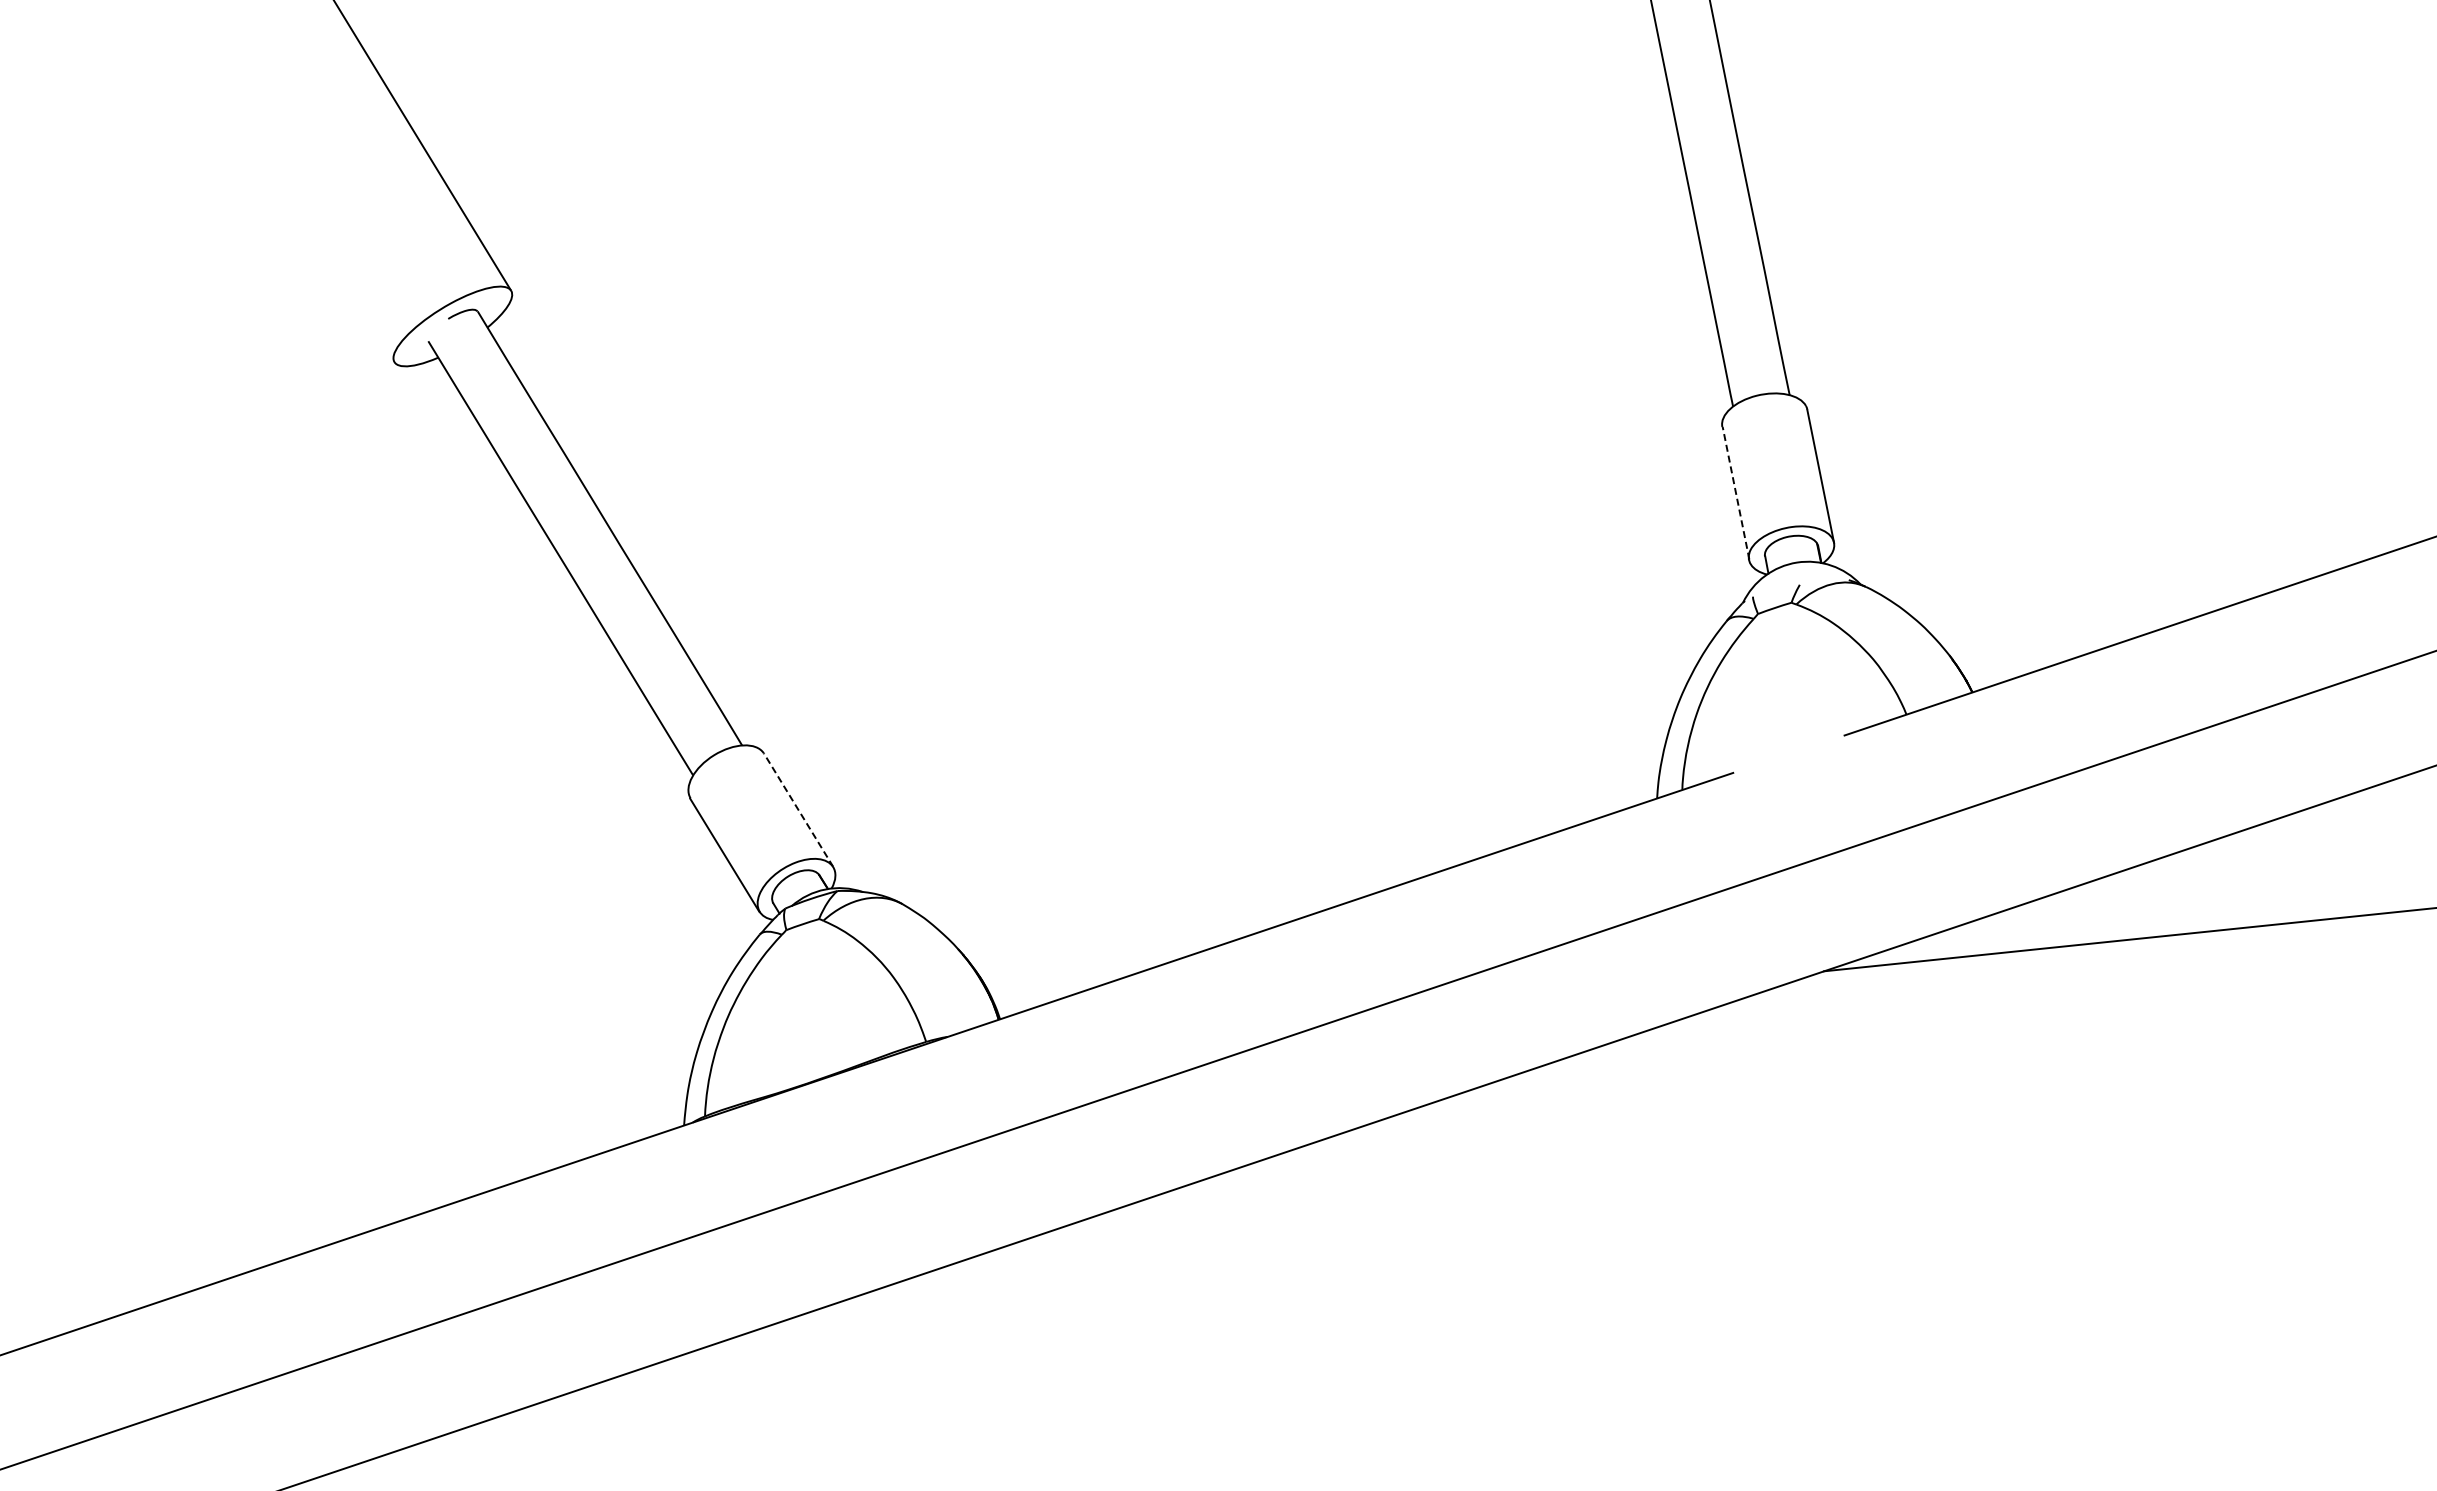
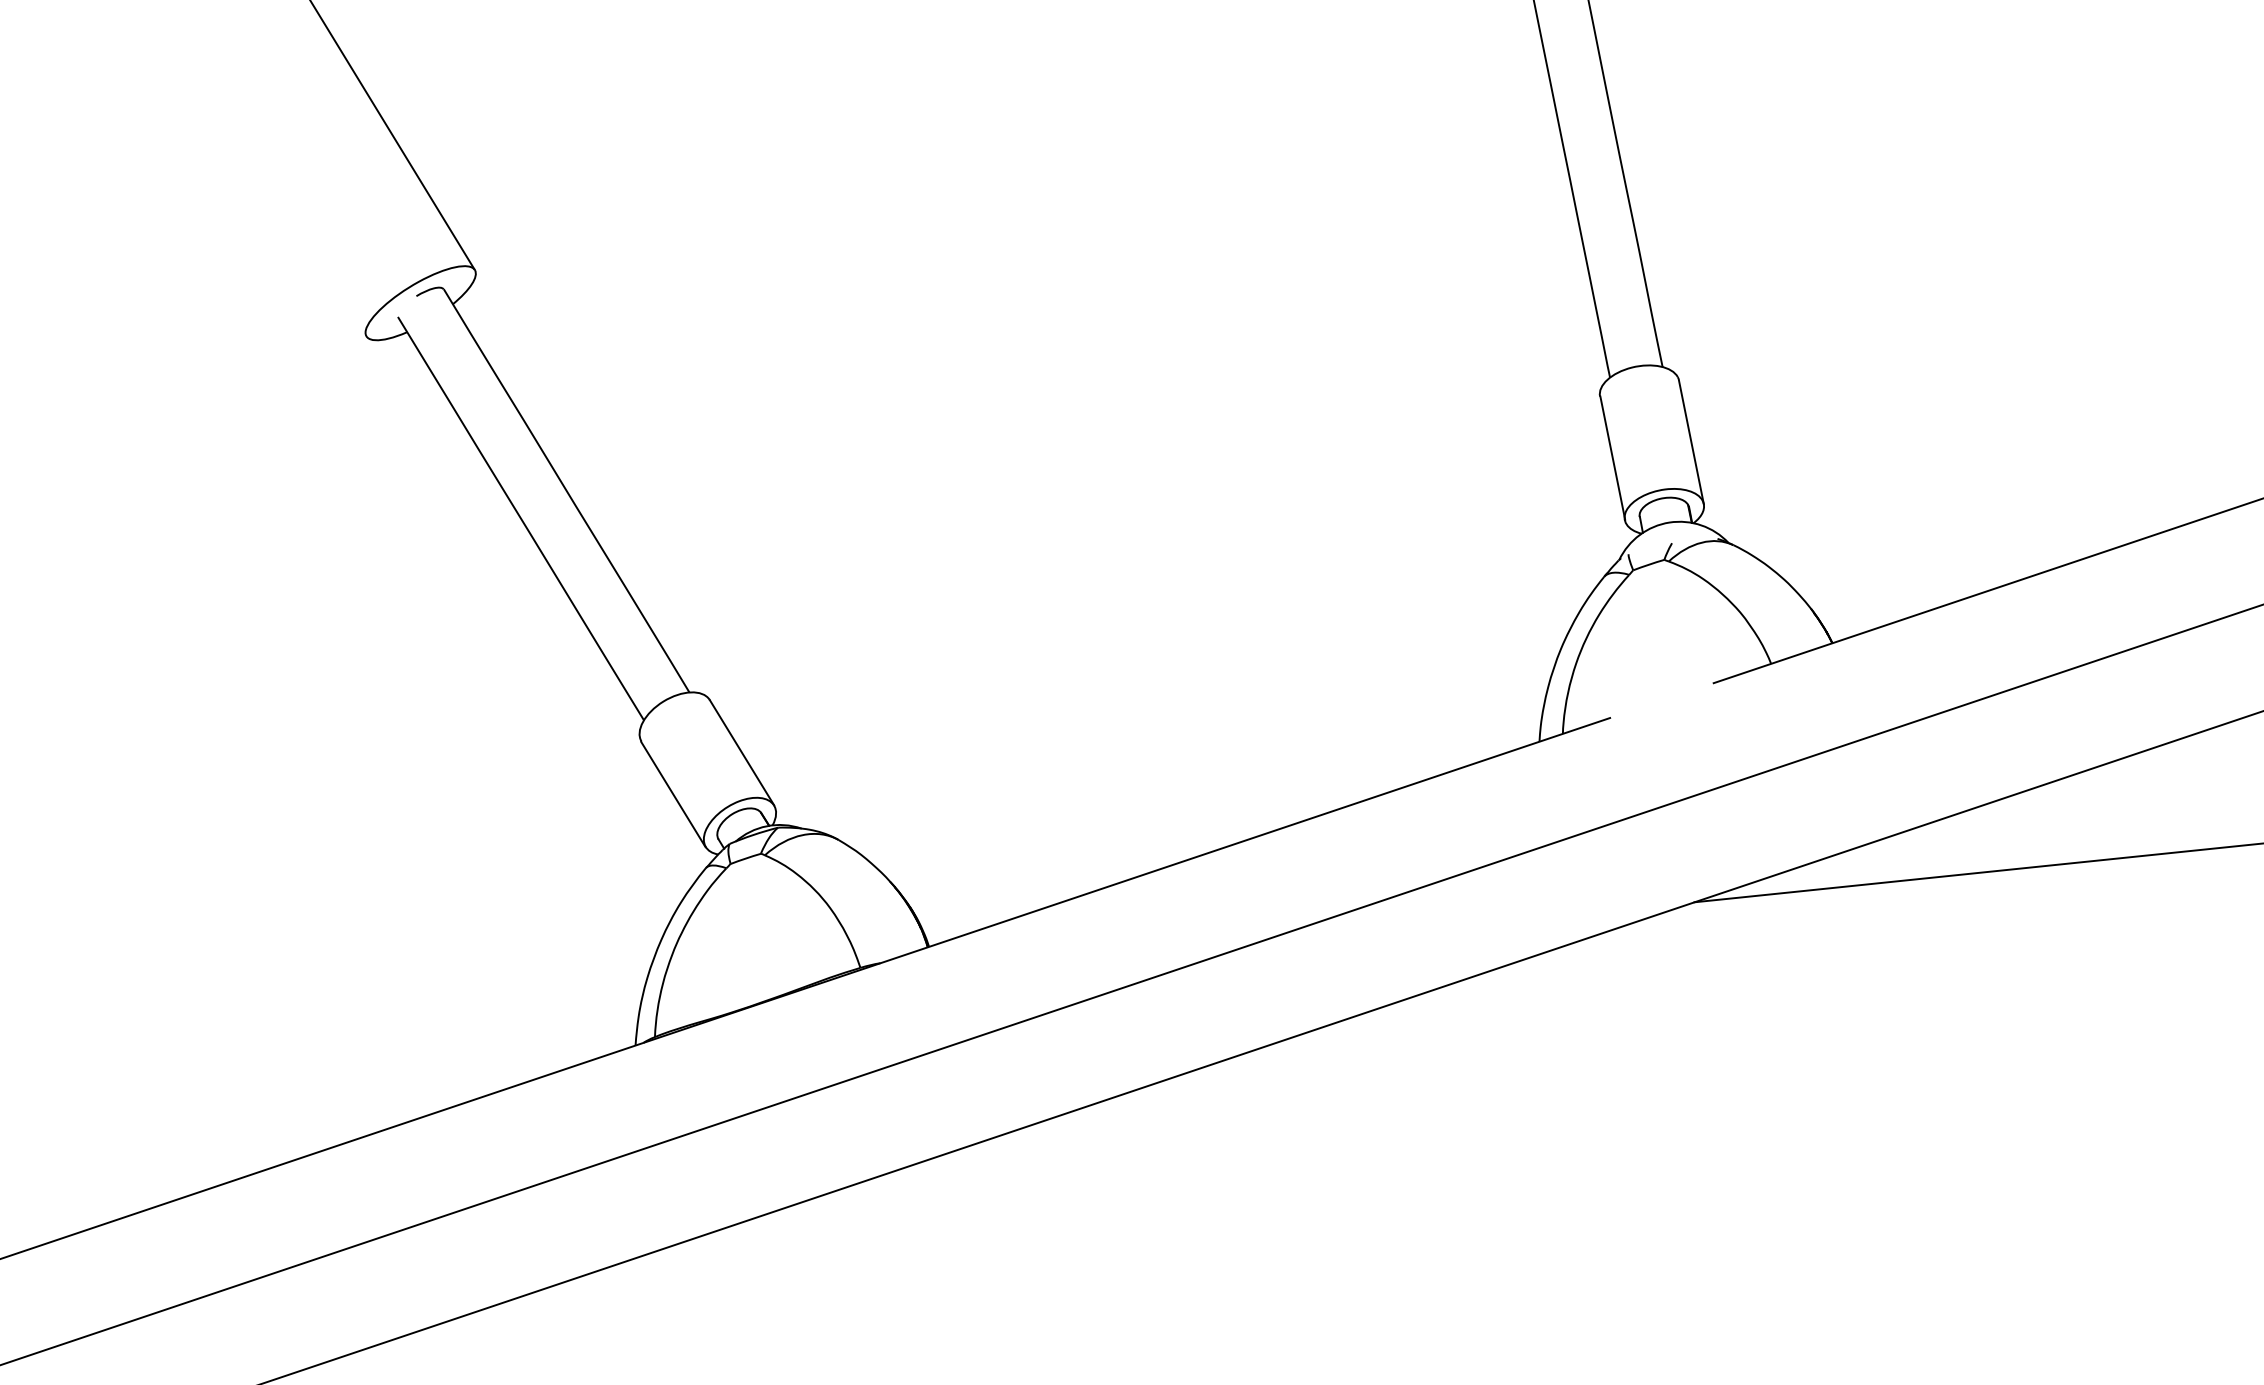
line: (1736, 493) -> (1613, 458), dashed -> solid
line: (798, 809) -> (741, 751), dashed -> solid

